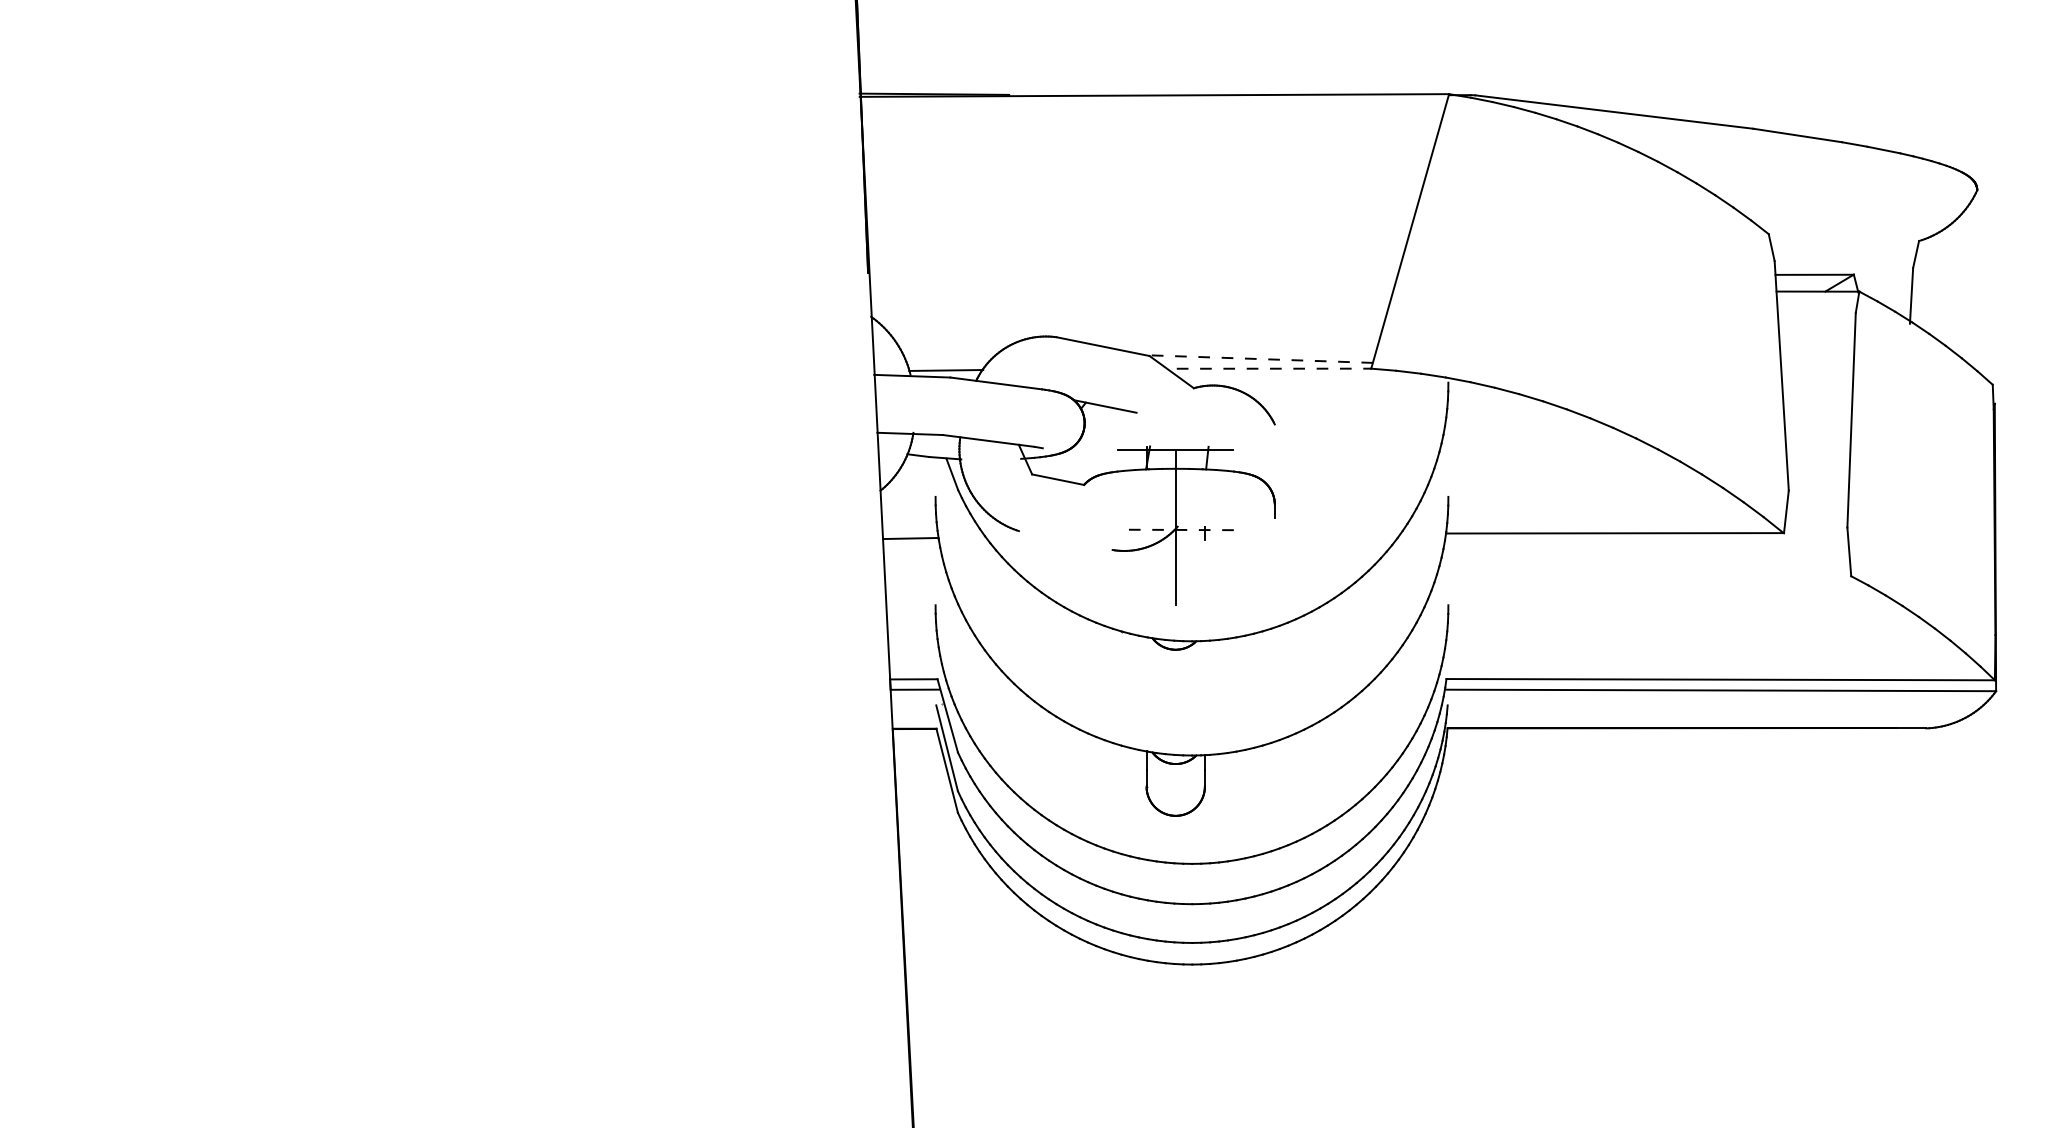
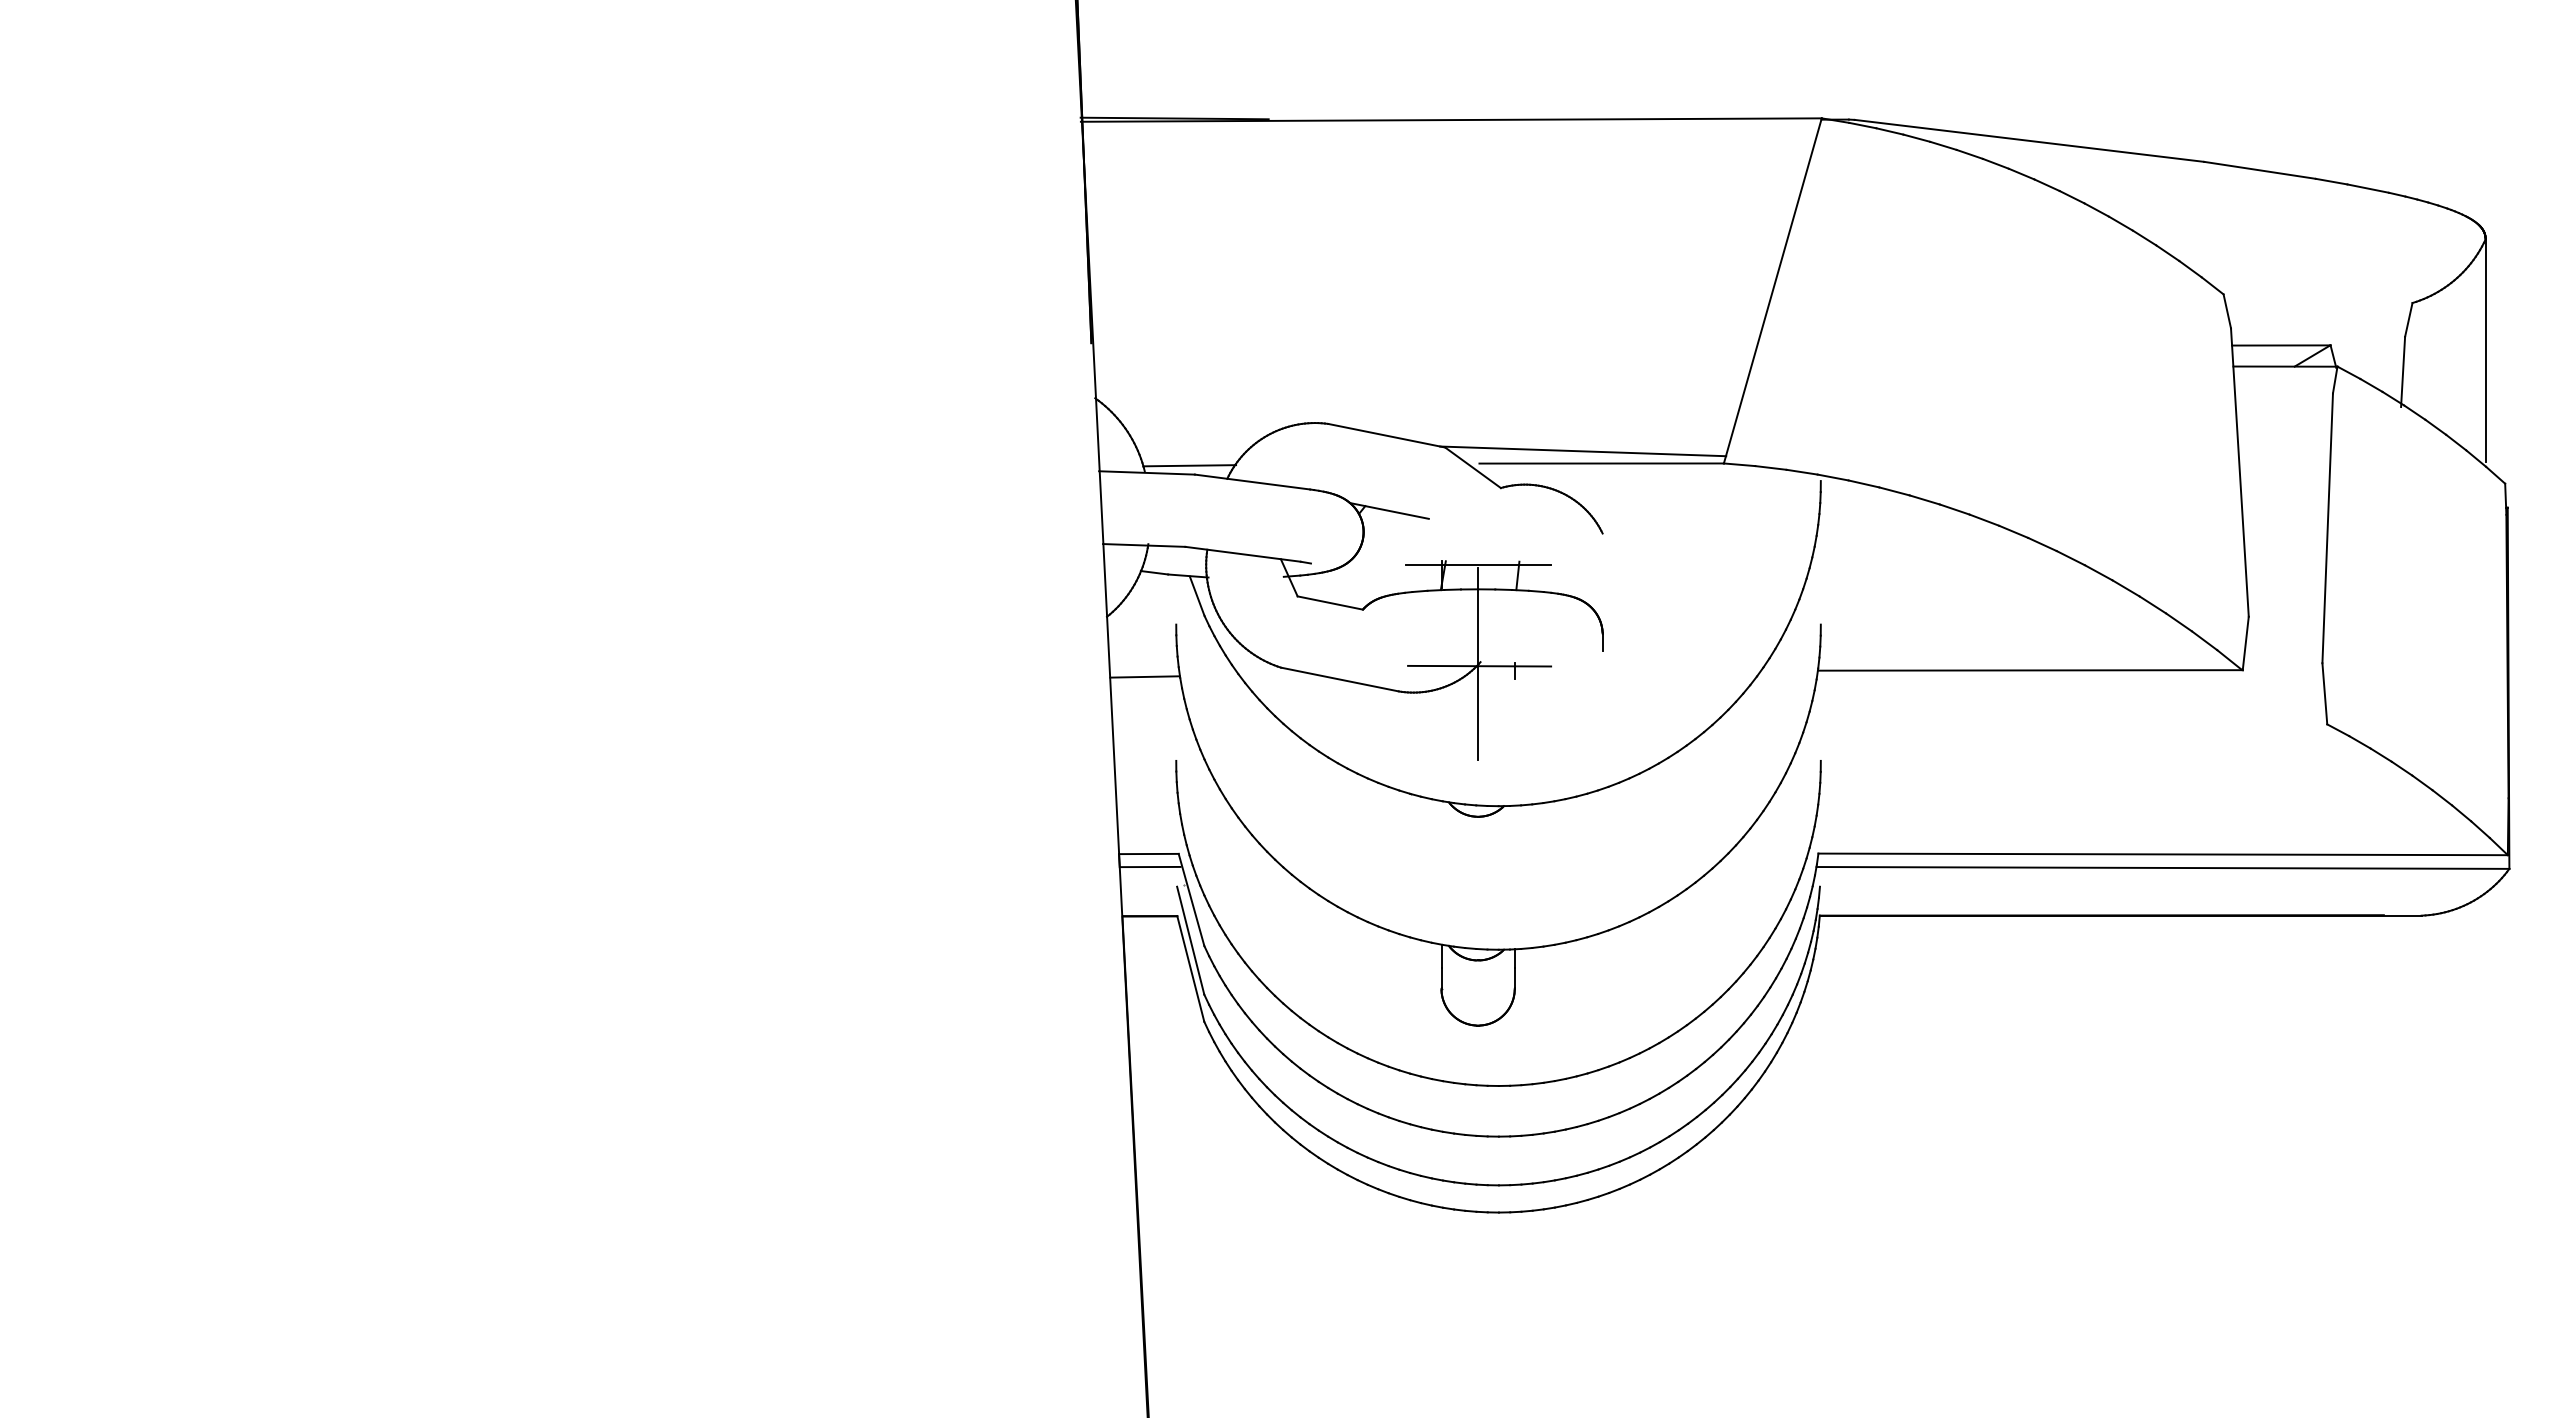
line: (1977, 278) -> (2485, 350), added
line: (1258, 359) -> (1582, 451), dashed -> solid
line: (1274, 368) -> (1602, 463), dashed -> solid
line: (1176, 530) -> (1479, 666), dashed -> solid
line: (1065, 540) -> (1339, 679), added

